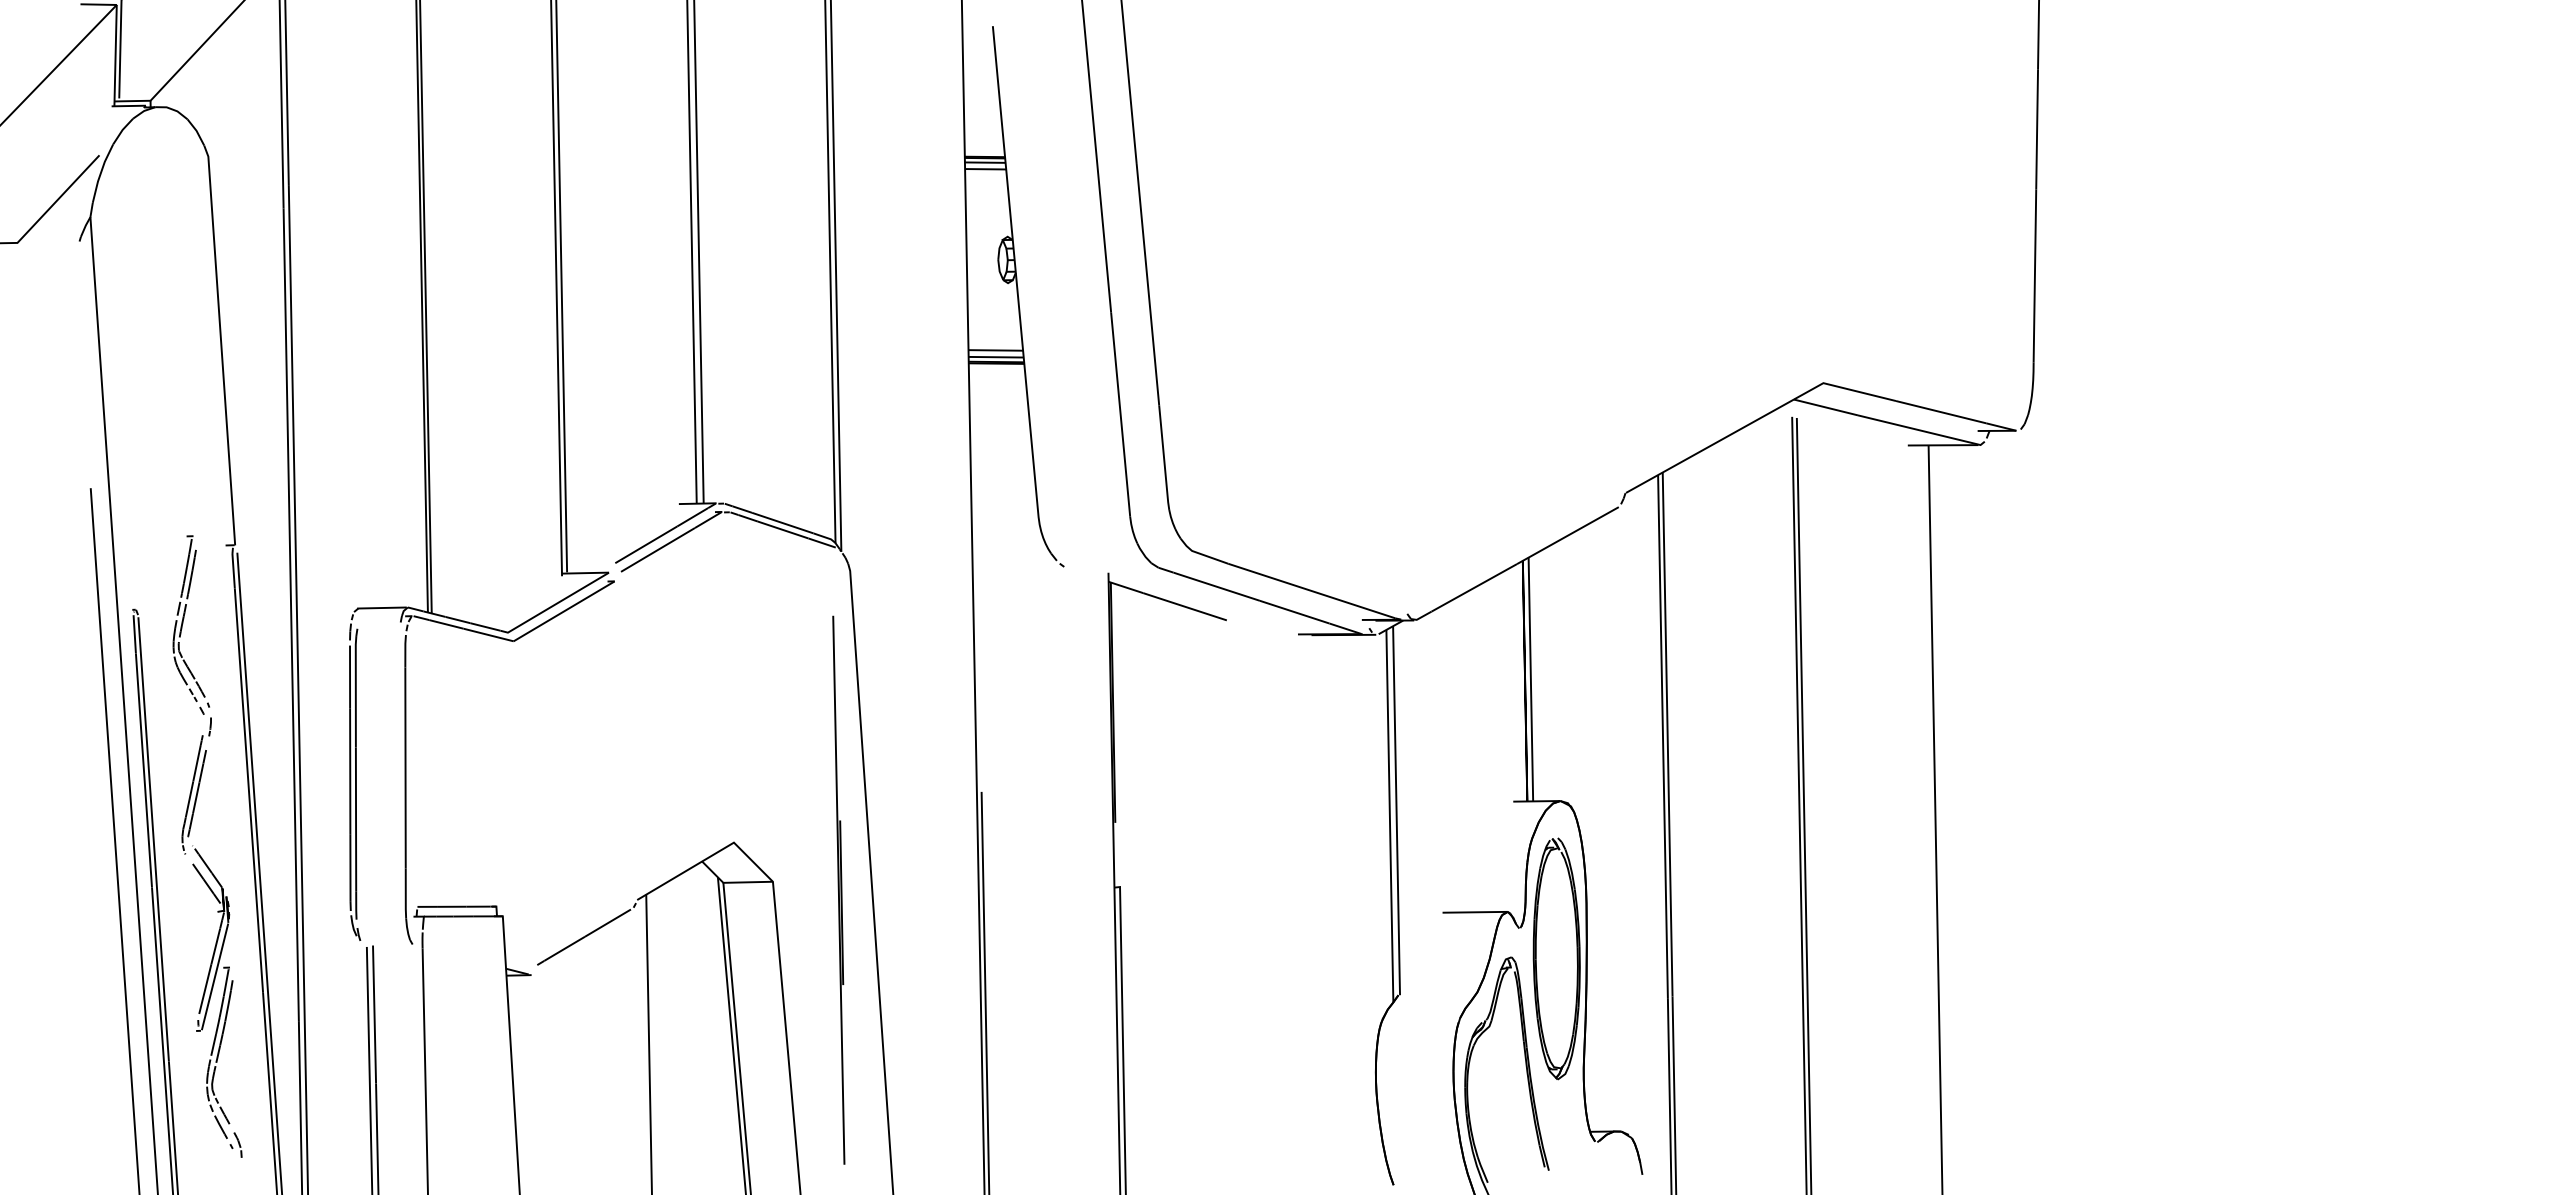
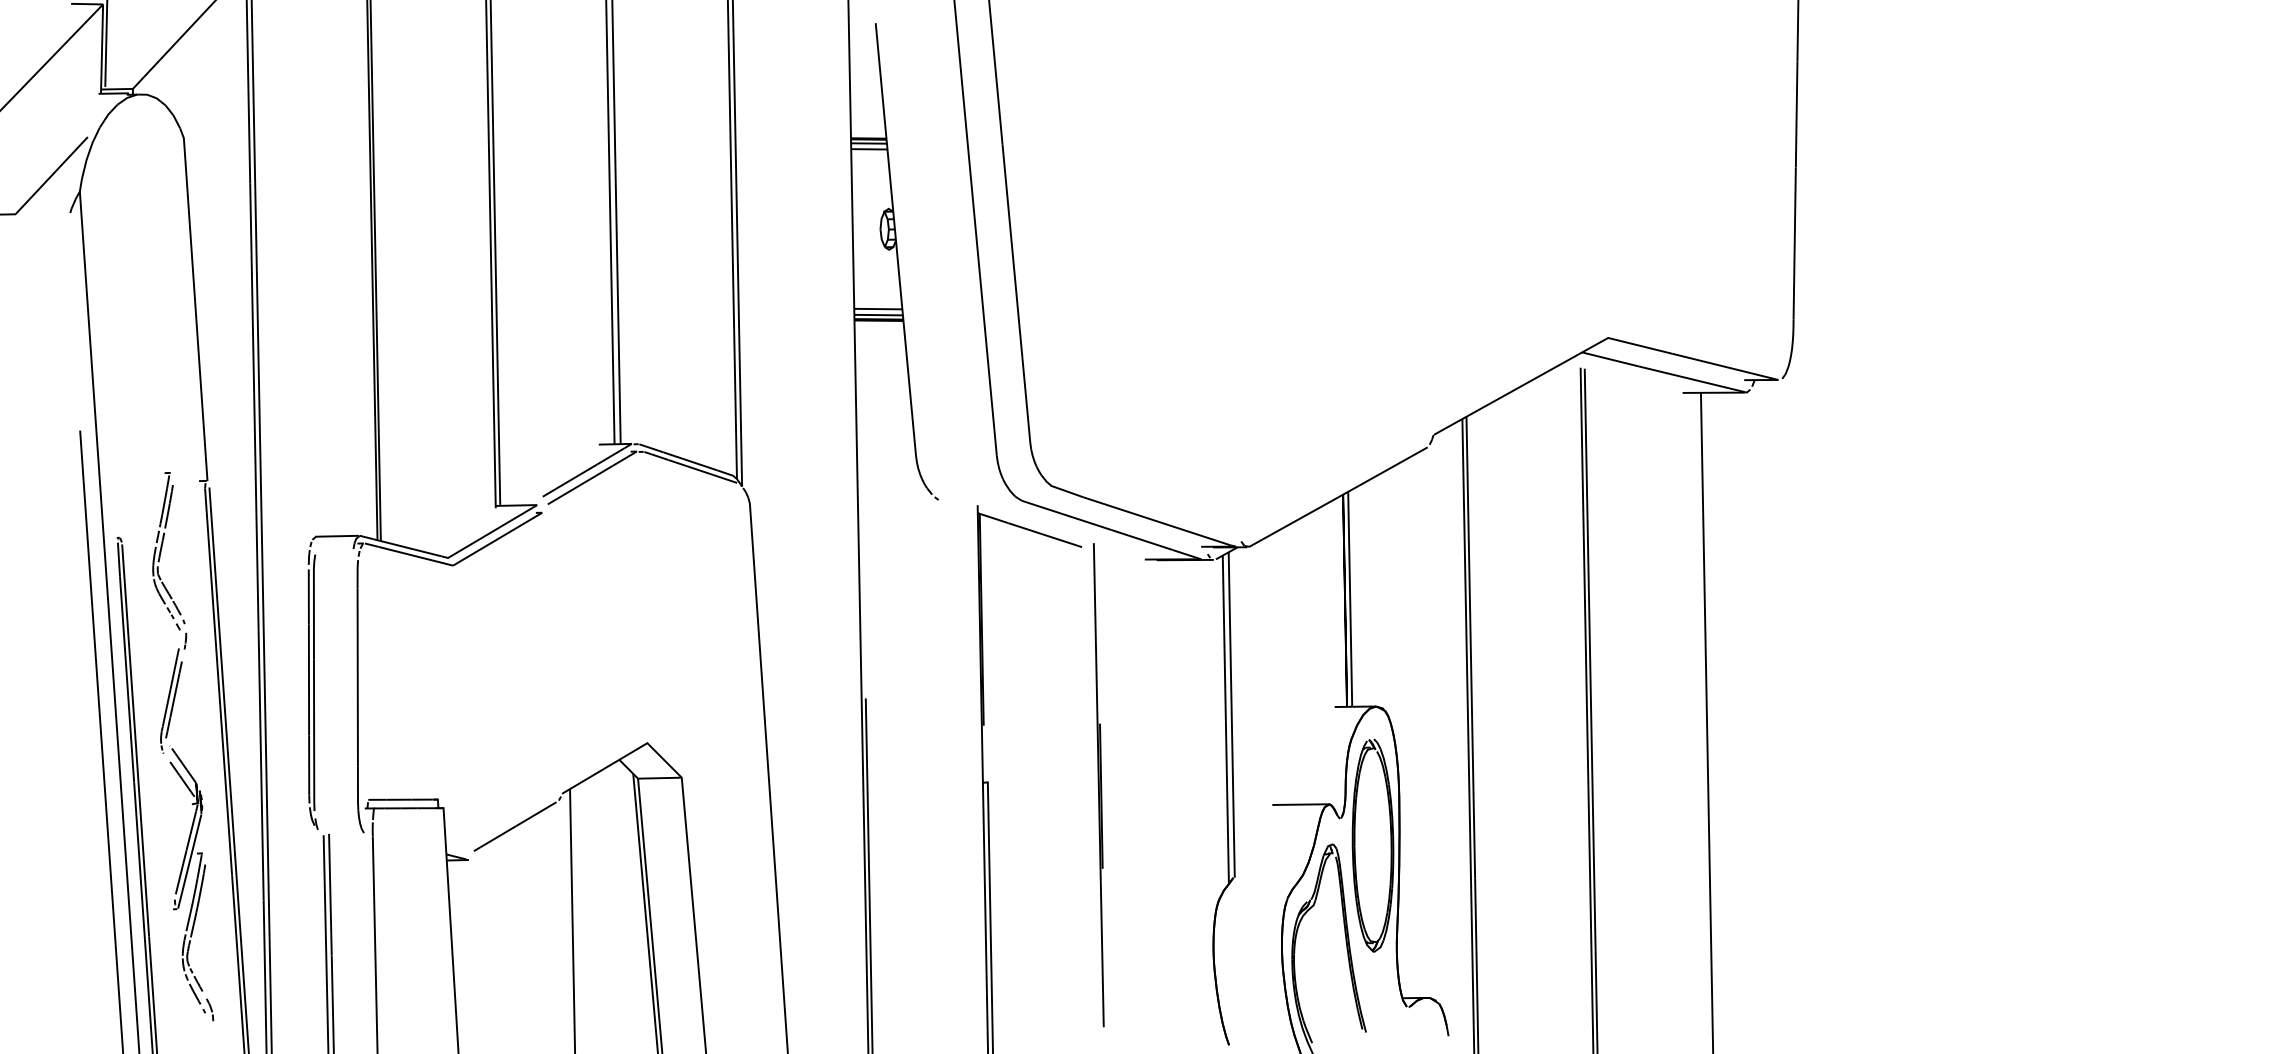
part: (838, 889) -> (1098, 784), moved

